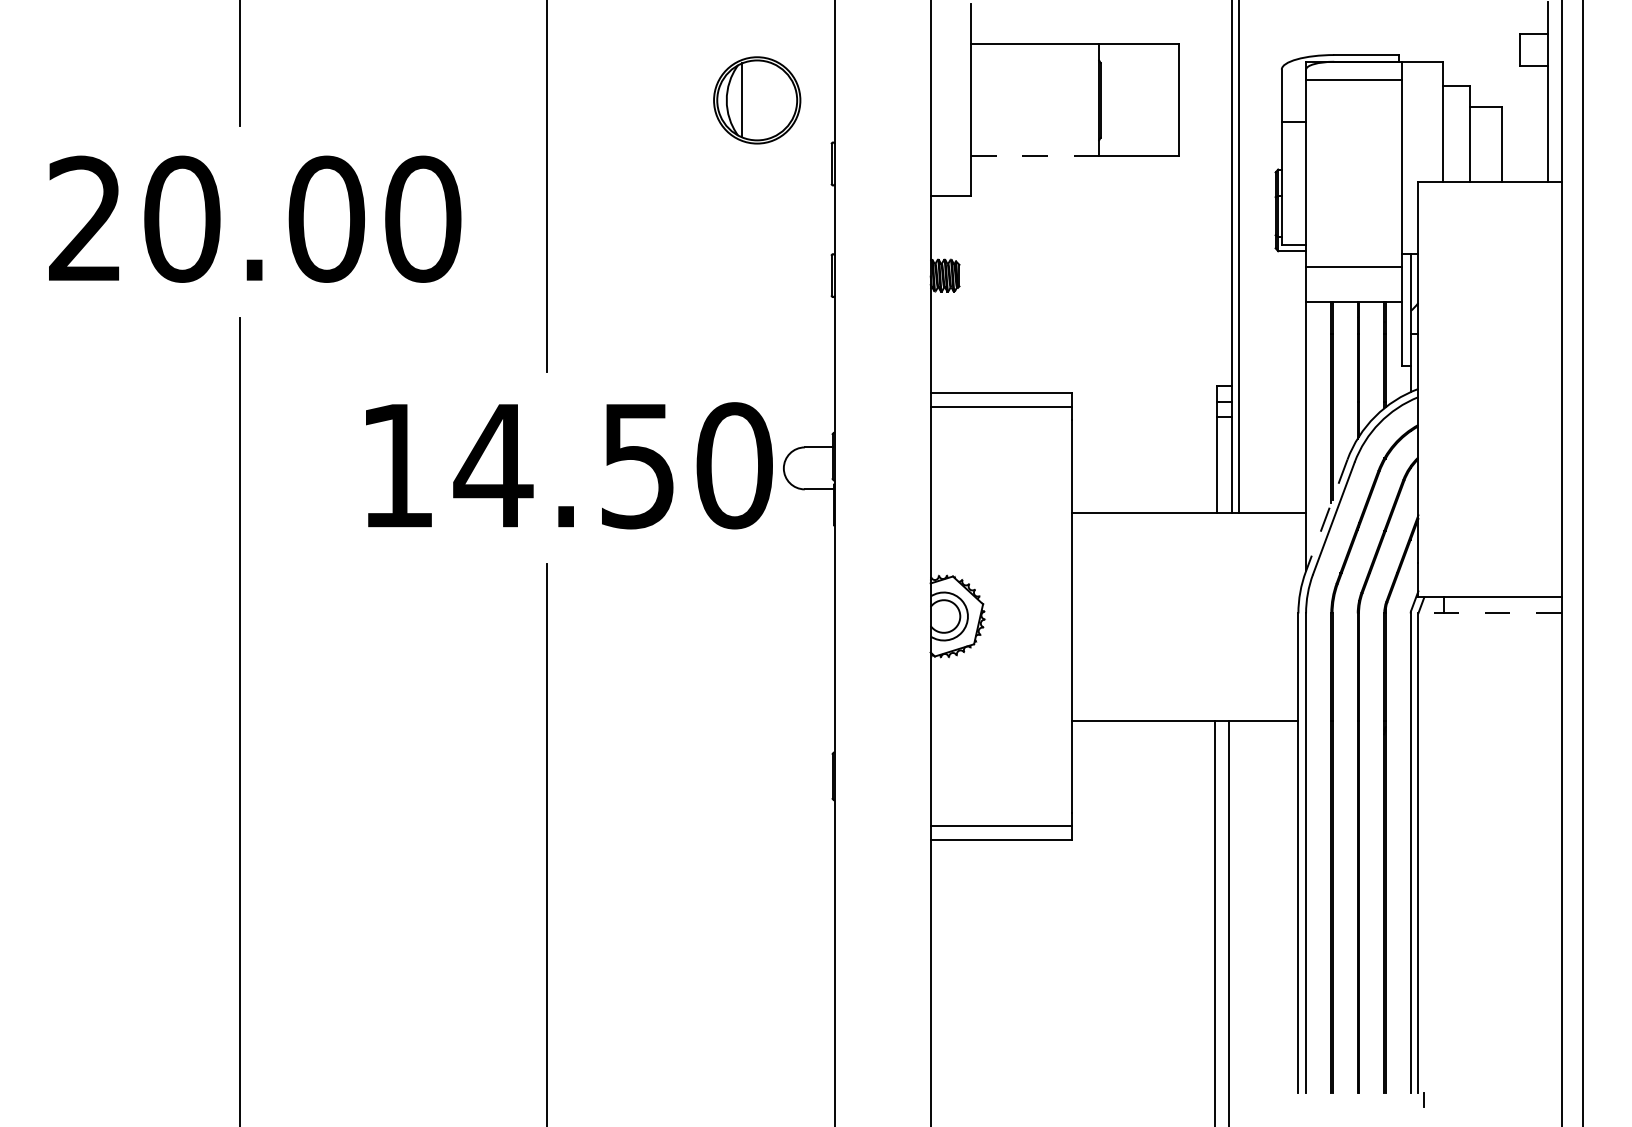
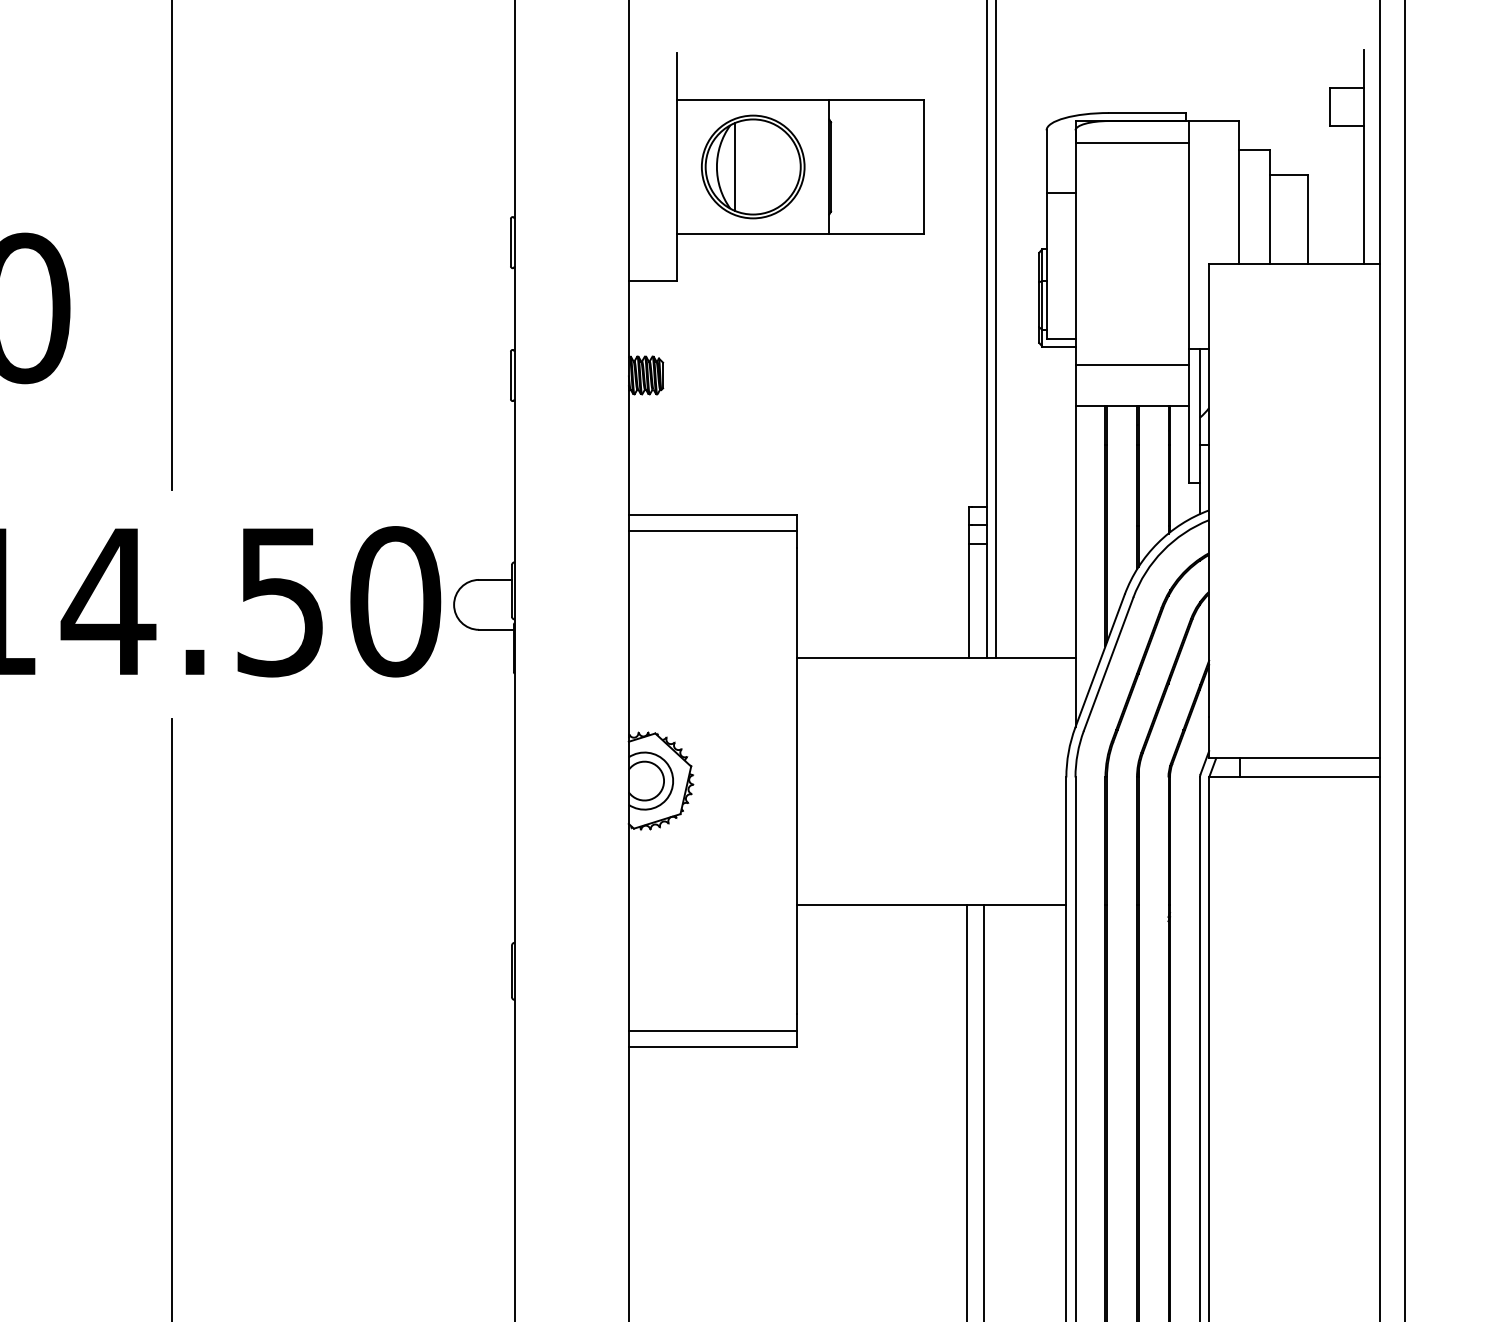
part: (757, 100) -> (753, 167), moved
line: (1035, 156) -> (753, 233), dashed -> solid
line: (1326, 515) -> (1099, 660), dashed -> solid
line: (1489, 613) -> (1293, 777), dashed -> solid

